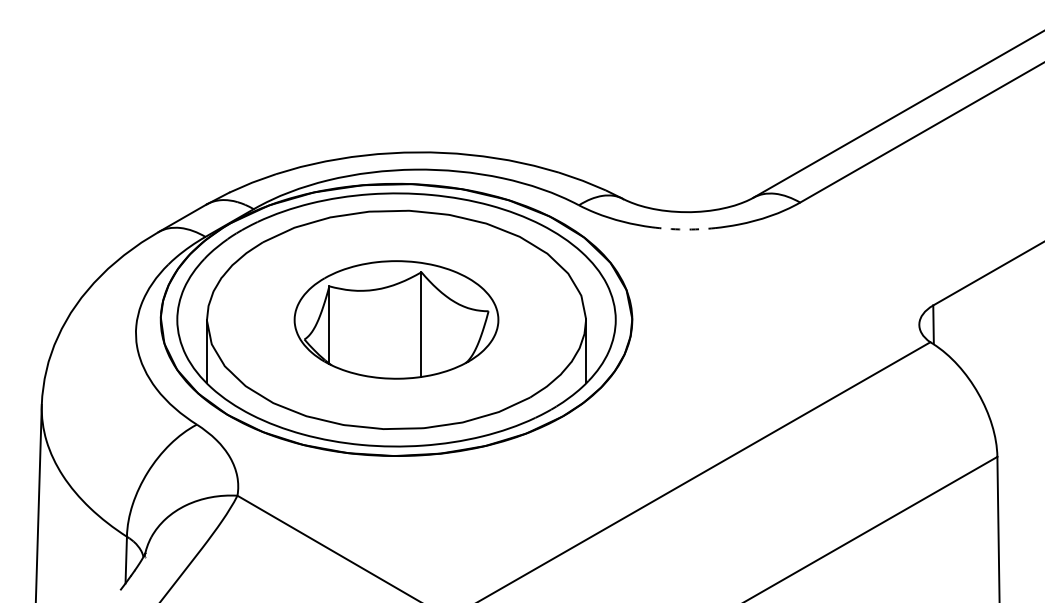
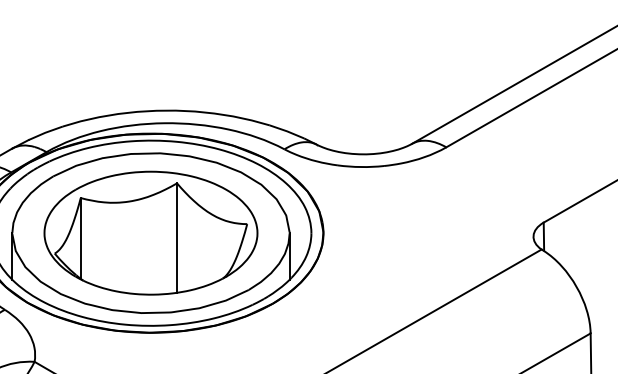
arc: (683, 229) -> (360, 167), dashed -> solid
part: (396, 319) -> (150, 232), size x1.43

